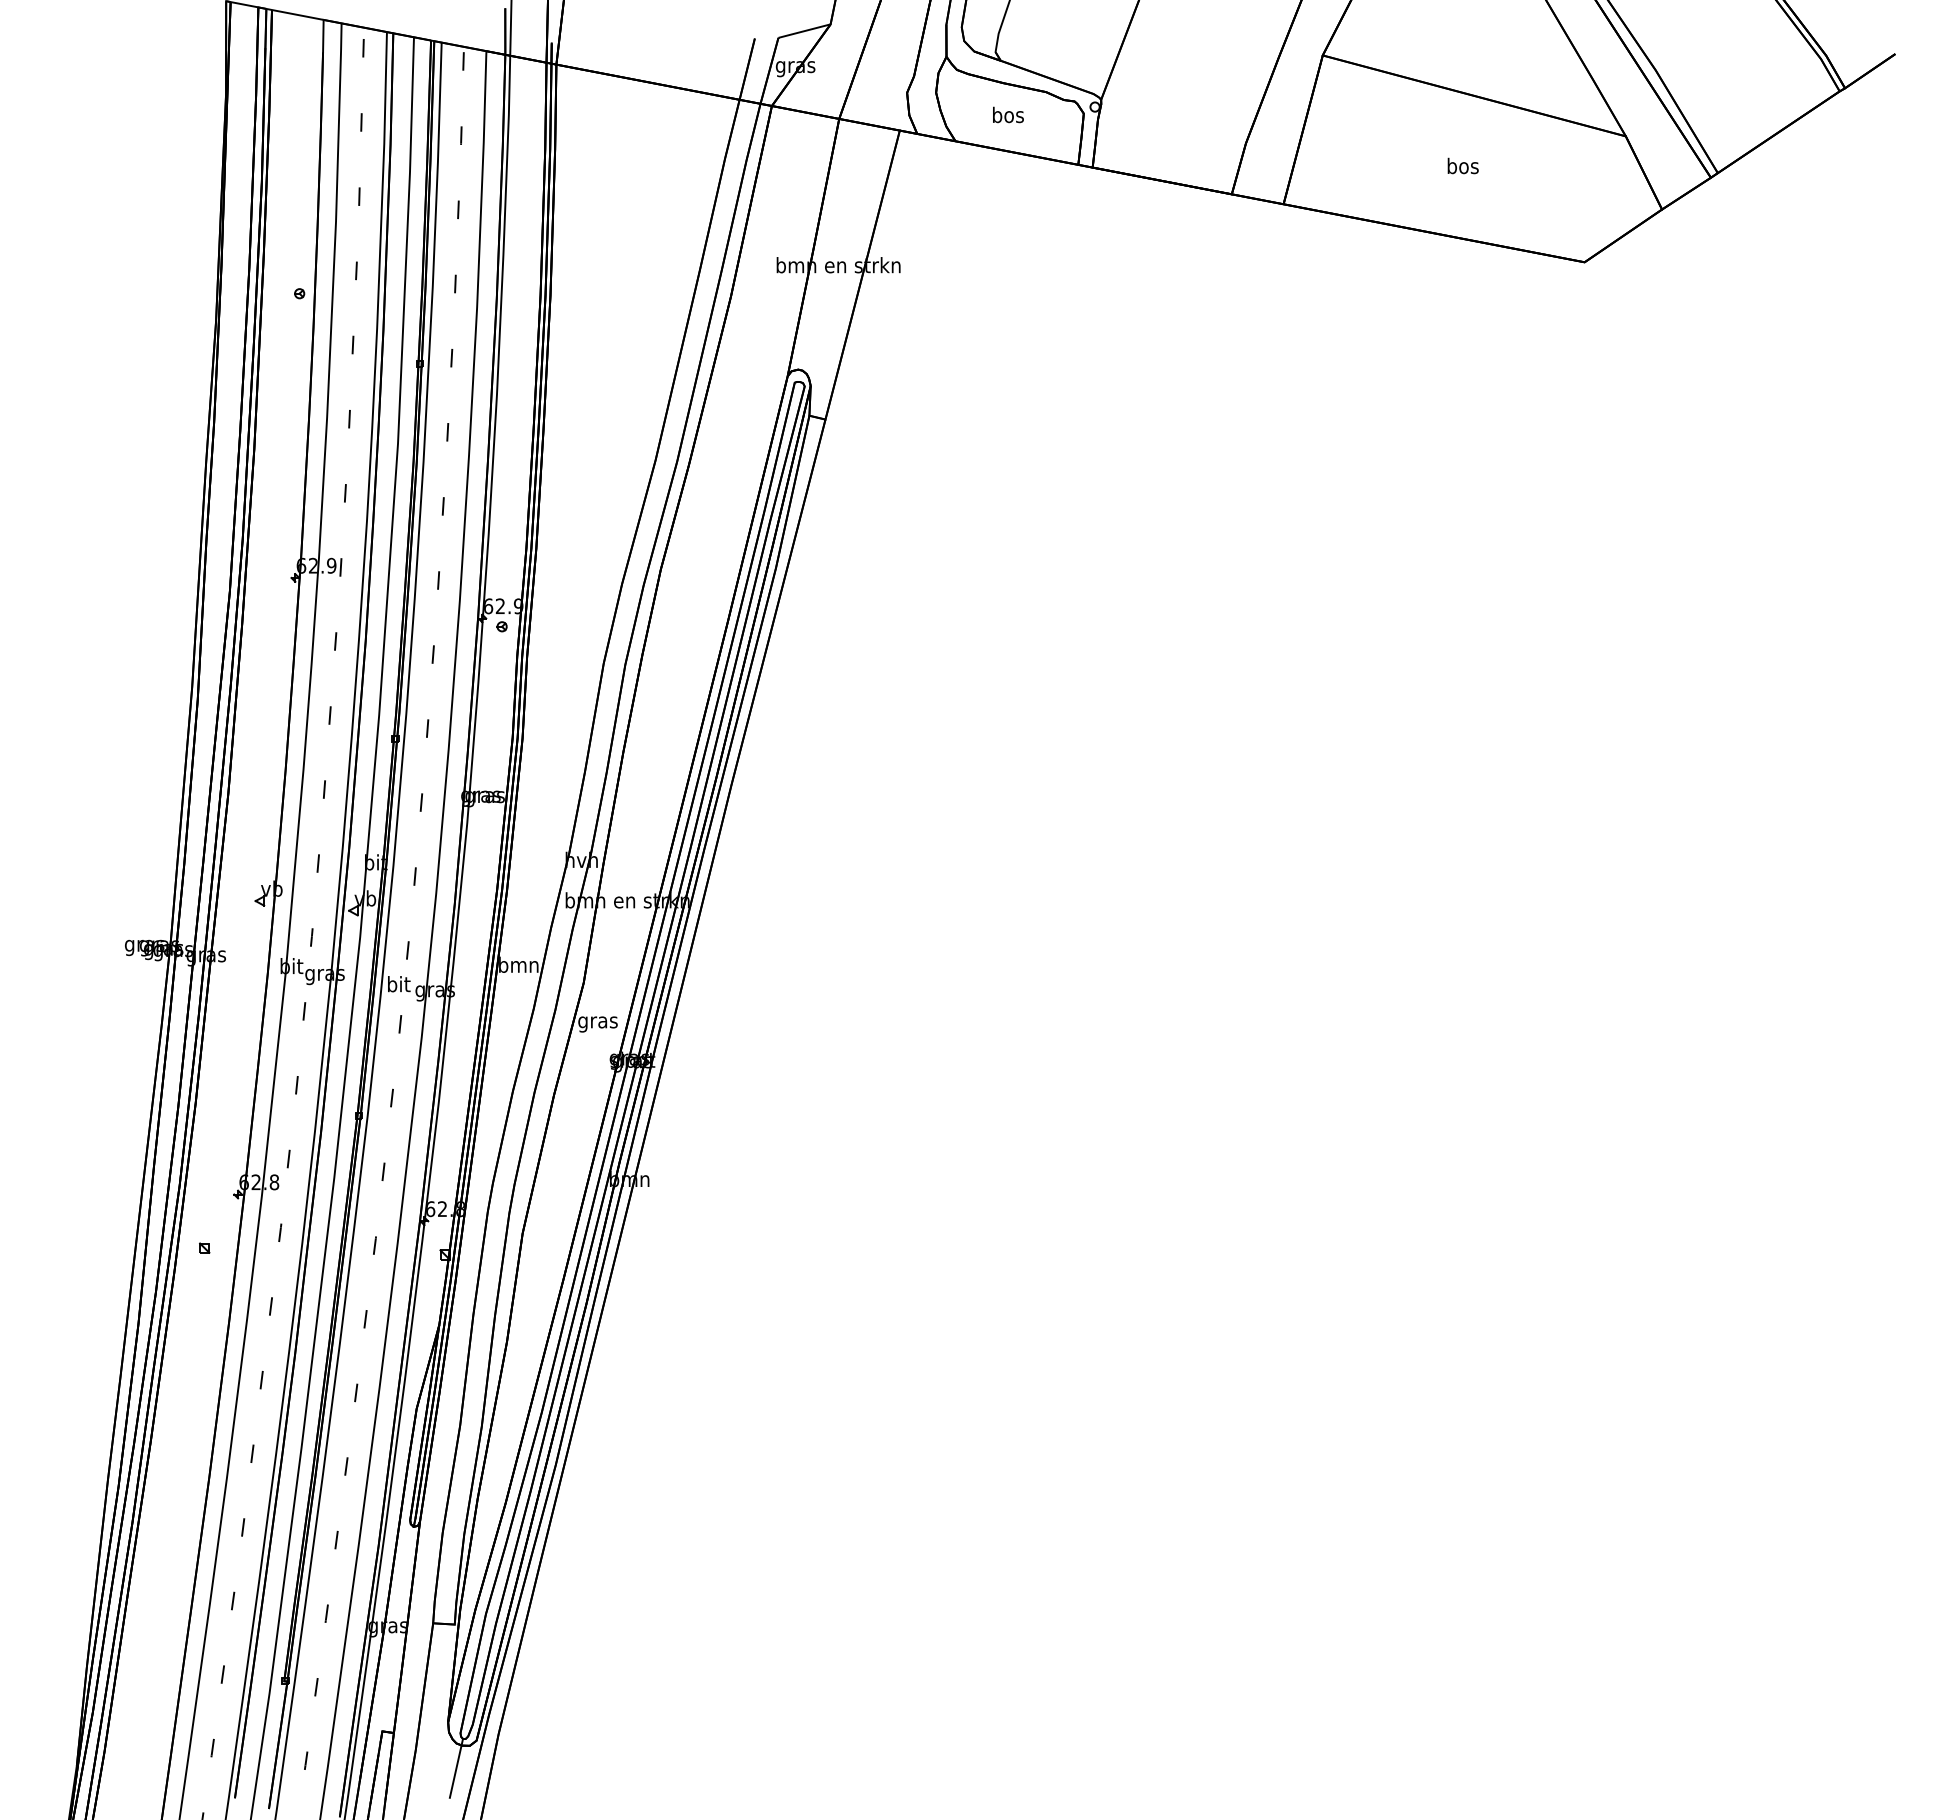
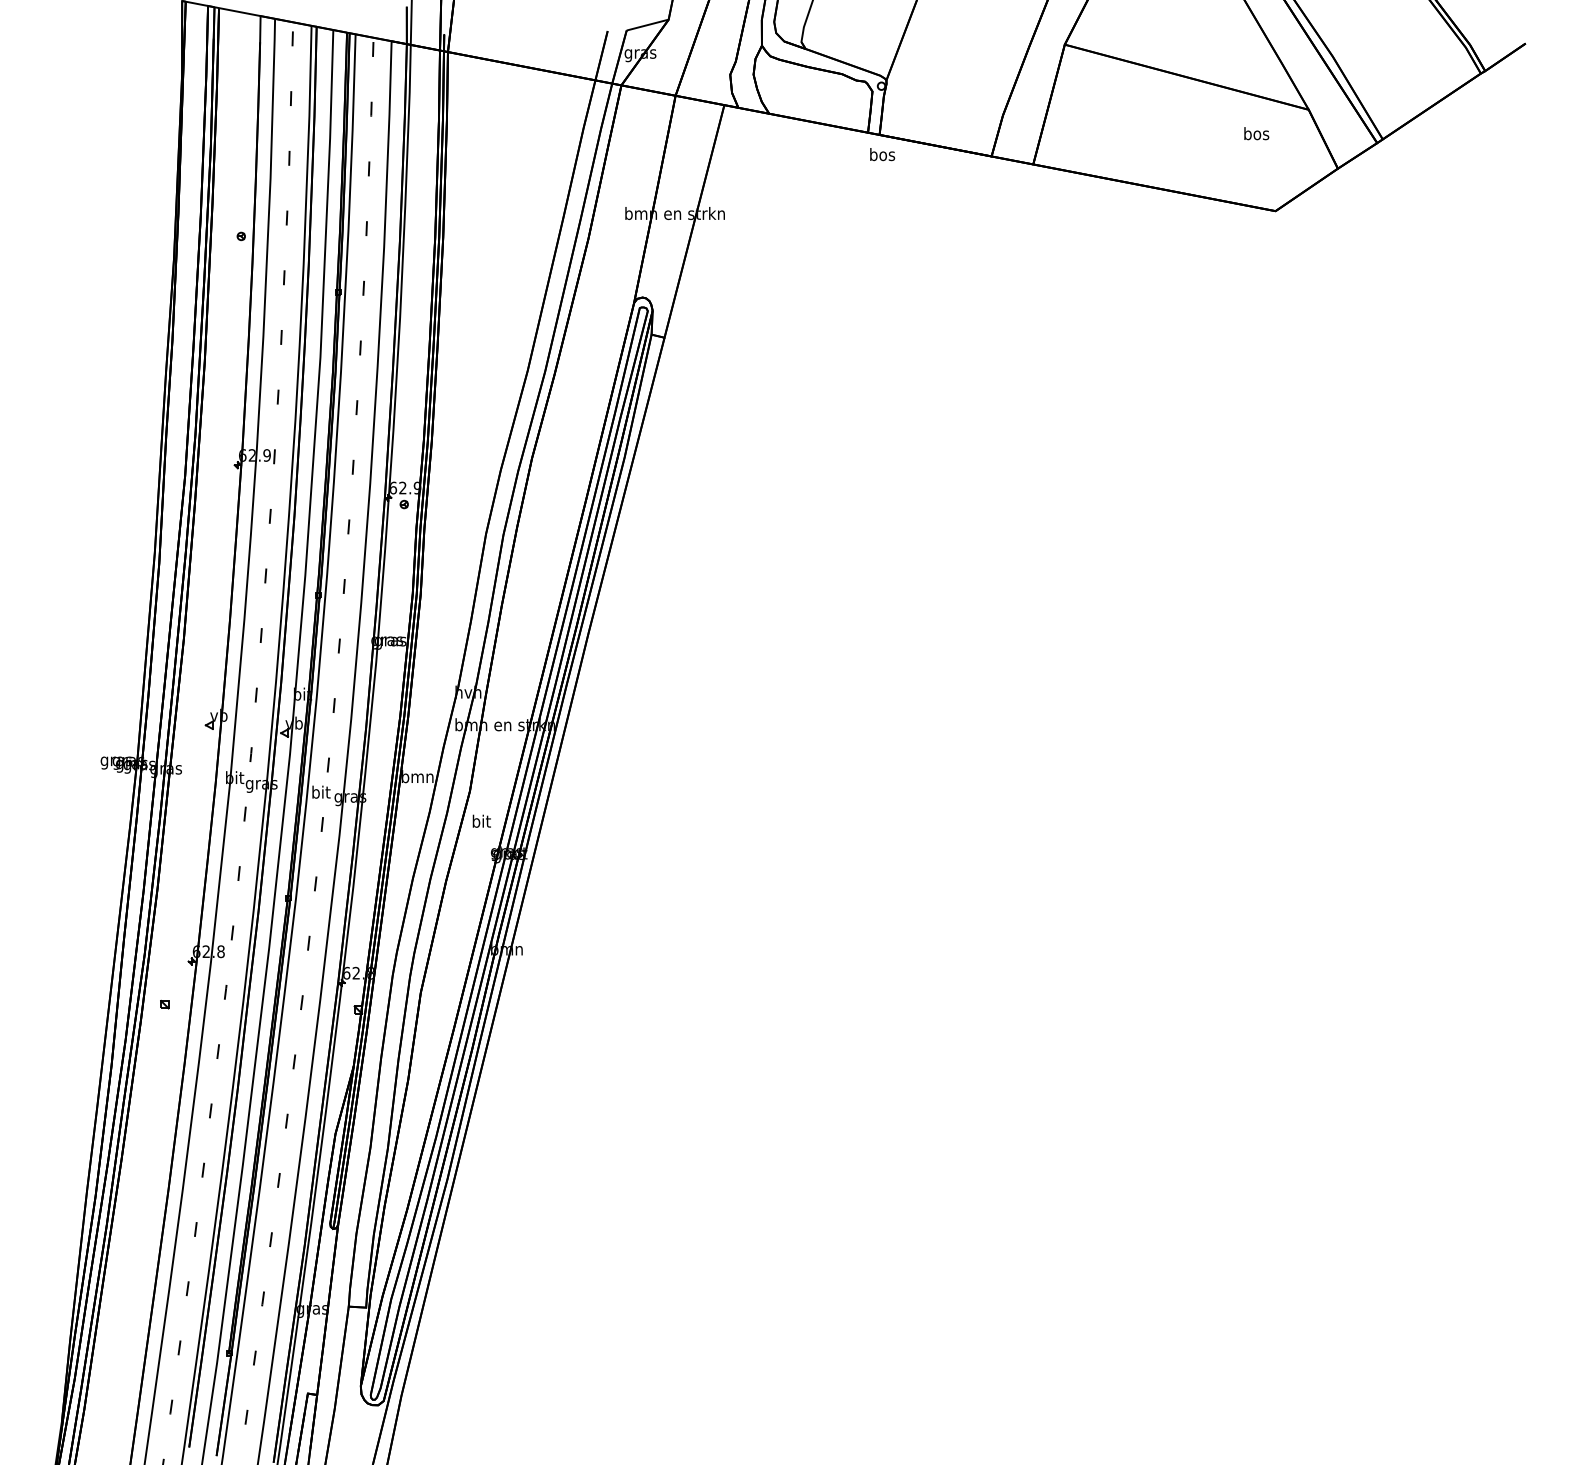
text: (1008, 114) -> (882, 154), moved
text: (1462, 165) -> (1256, 133), moved
text: (597, 1022) -> (481, 823), gras -> bit
line: (456, 1767) -> (367, 1422), removed

